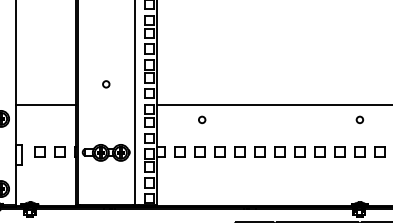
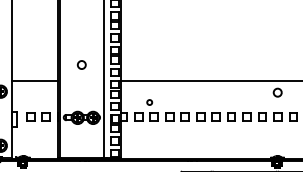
circle: (106, 84) -> (82, 65), size x1.6
circle: (202, 119) -> (149, 102), moved
circle: (359, 119) -> (277, 92), size x1.6

